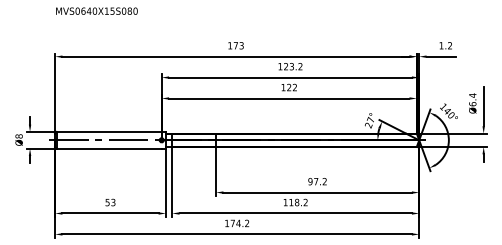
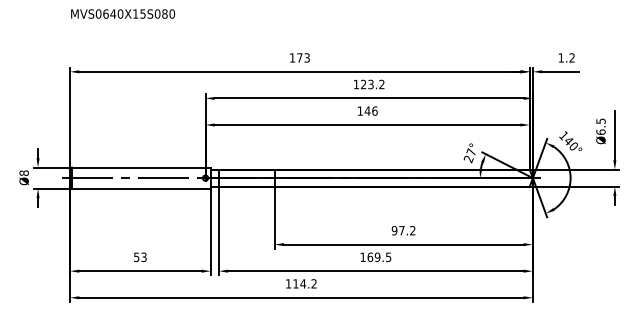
text: (291, 87) -> (370, 110), 122 -> 146
text: (472, 95) -> (600, 121), Ø6.4 -> Ø6.5
text: (298, 202) -> (379, 257), 118.2 -> 169.5
text: (232, 223) -> (295, 283), 174.2 -> 114.2

